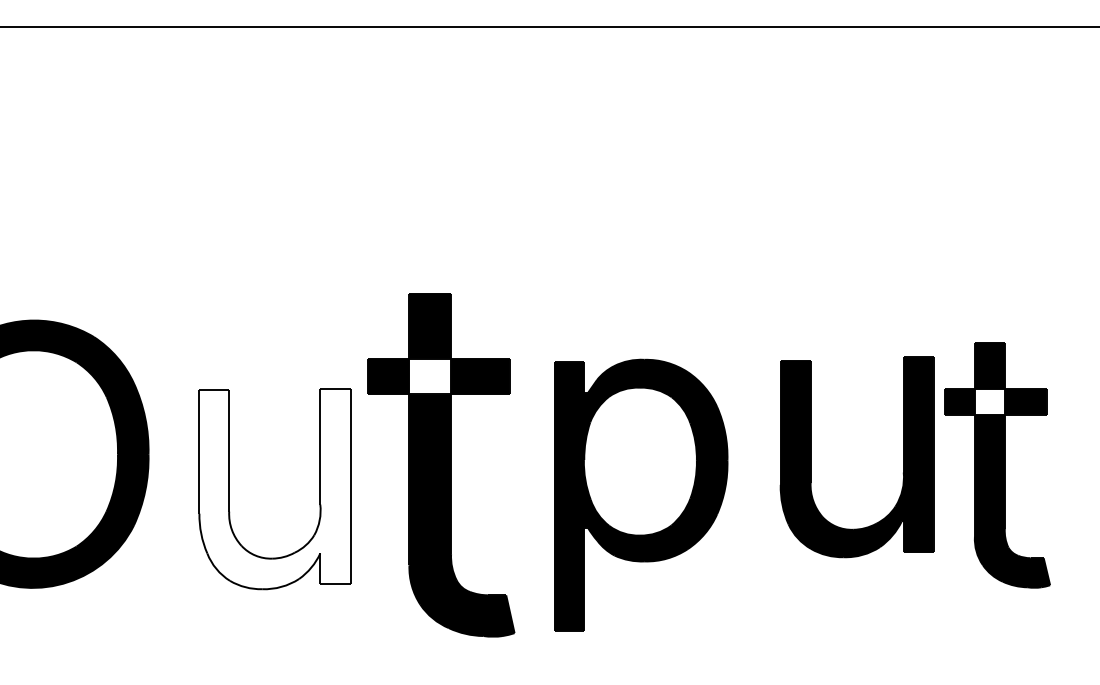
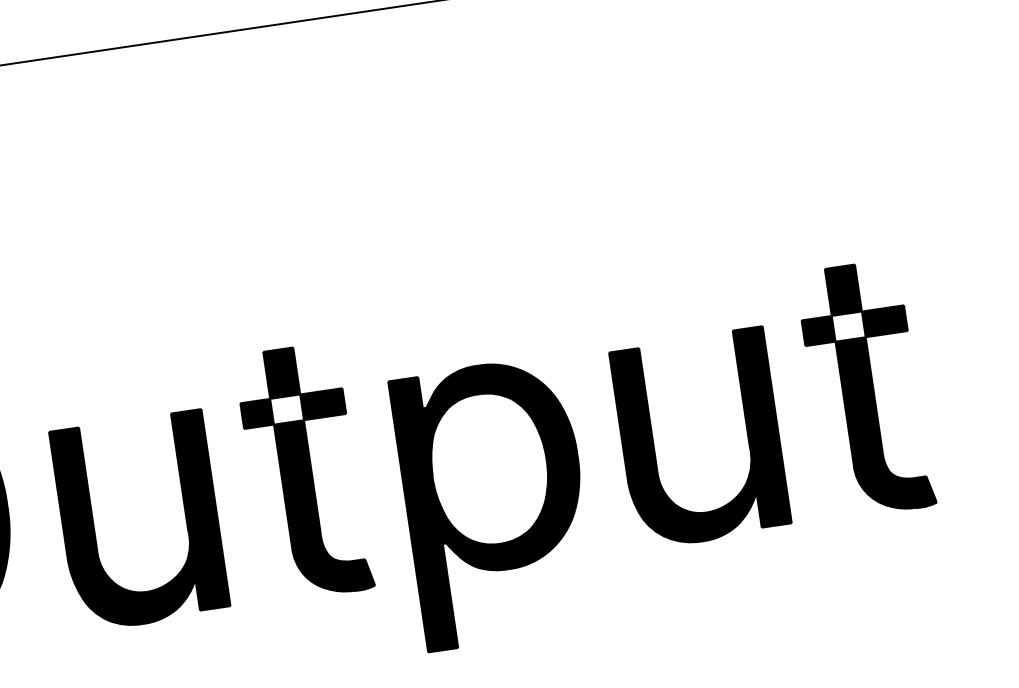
part: (811, 457) -> (654, 445), moved
part: (441, 465) -> (304, 472), size x0.71
fill: (274, 489) -> (139, 521), added
part: (641, 494) -> (495, 502), moved

